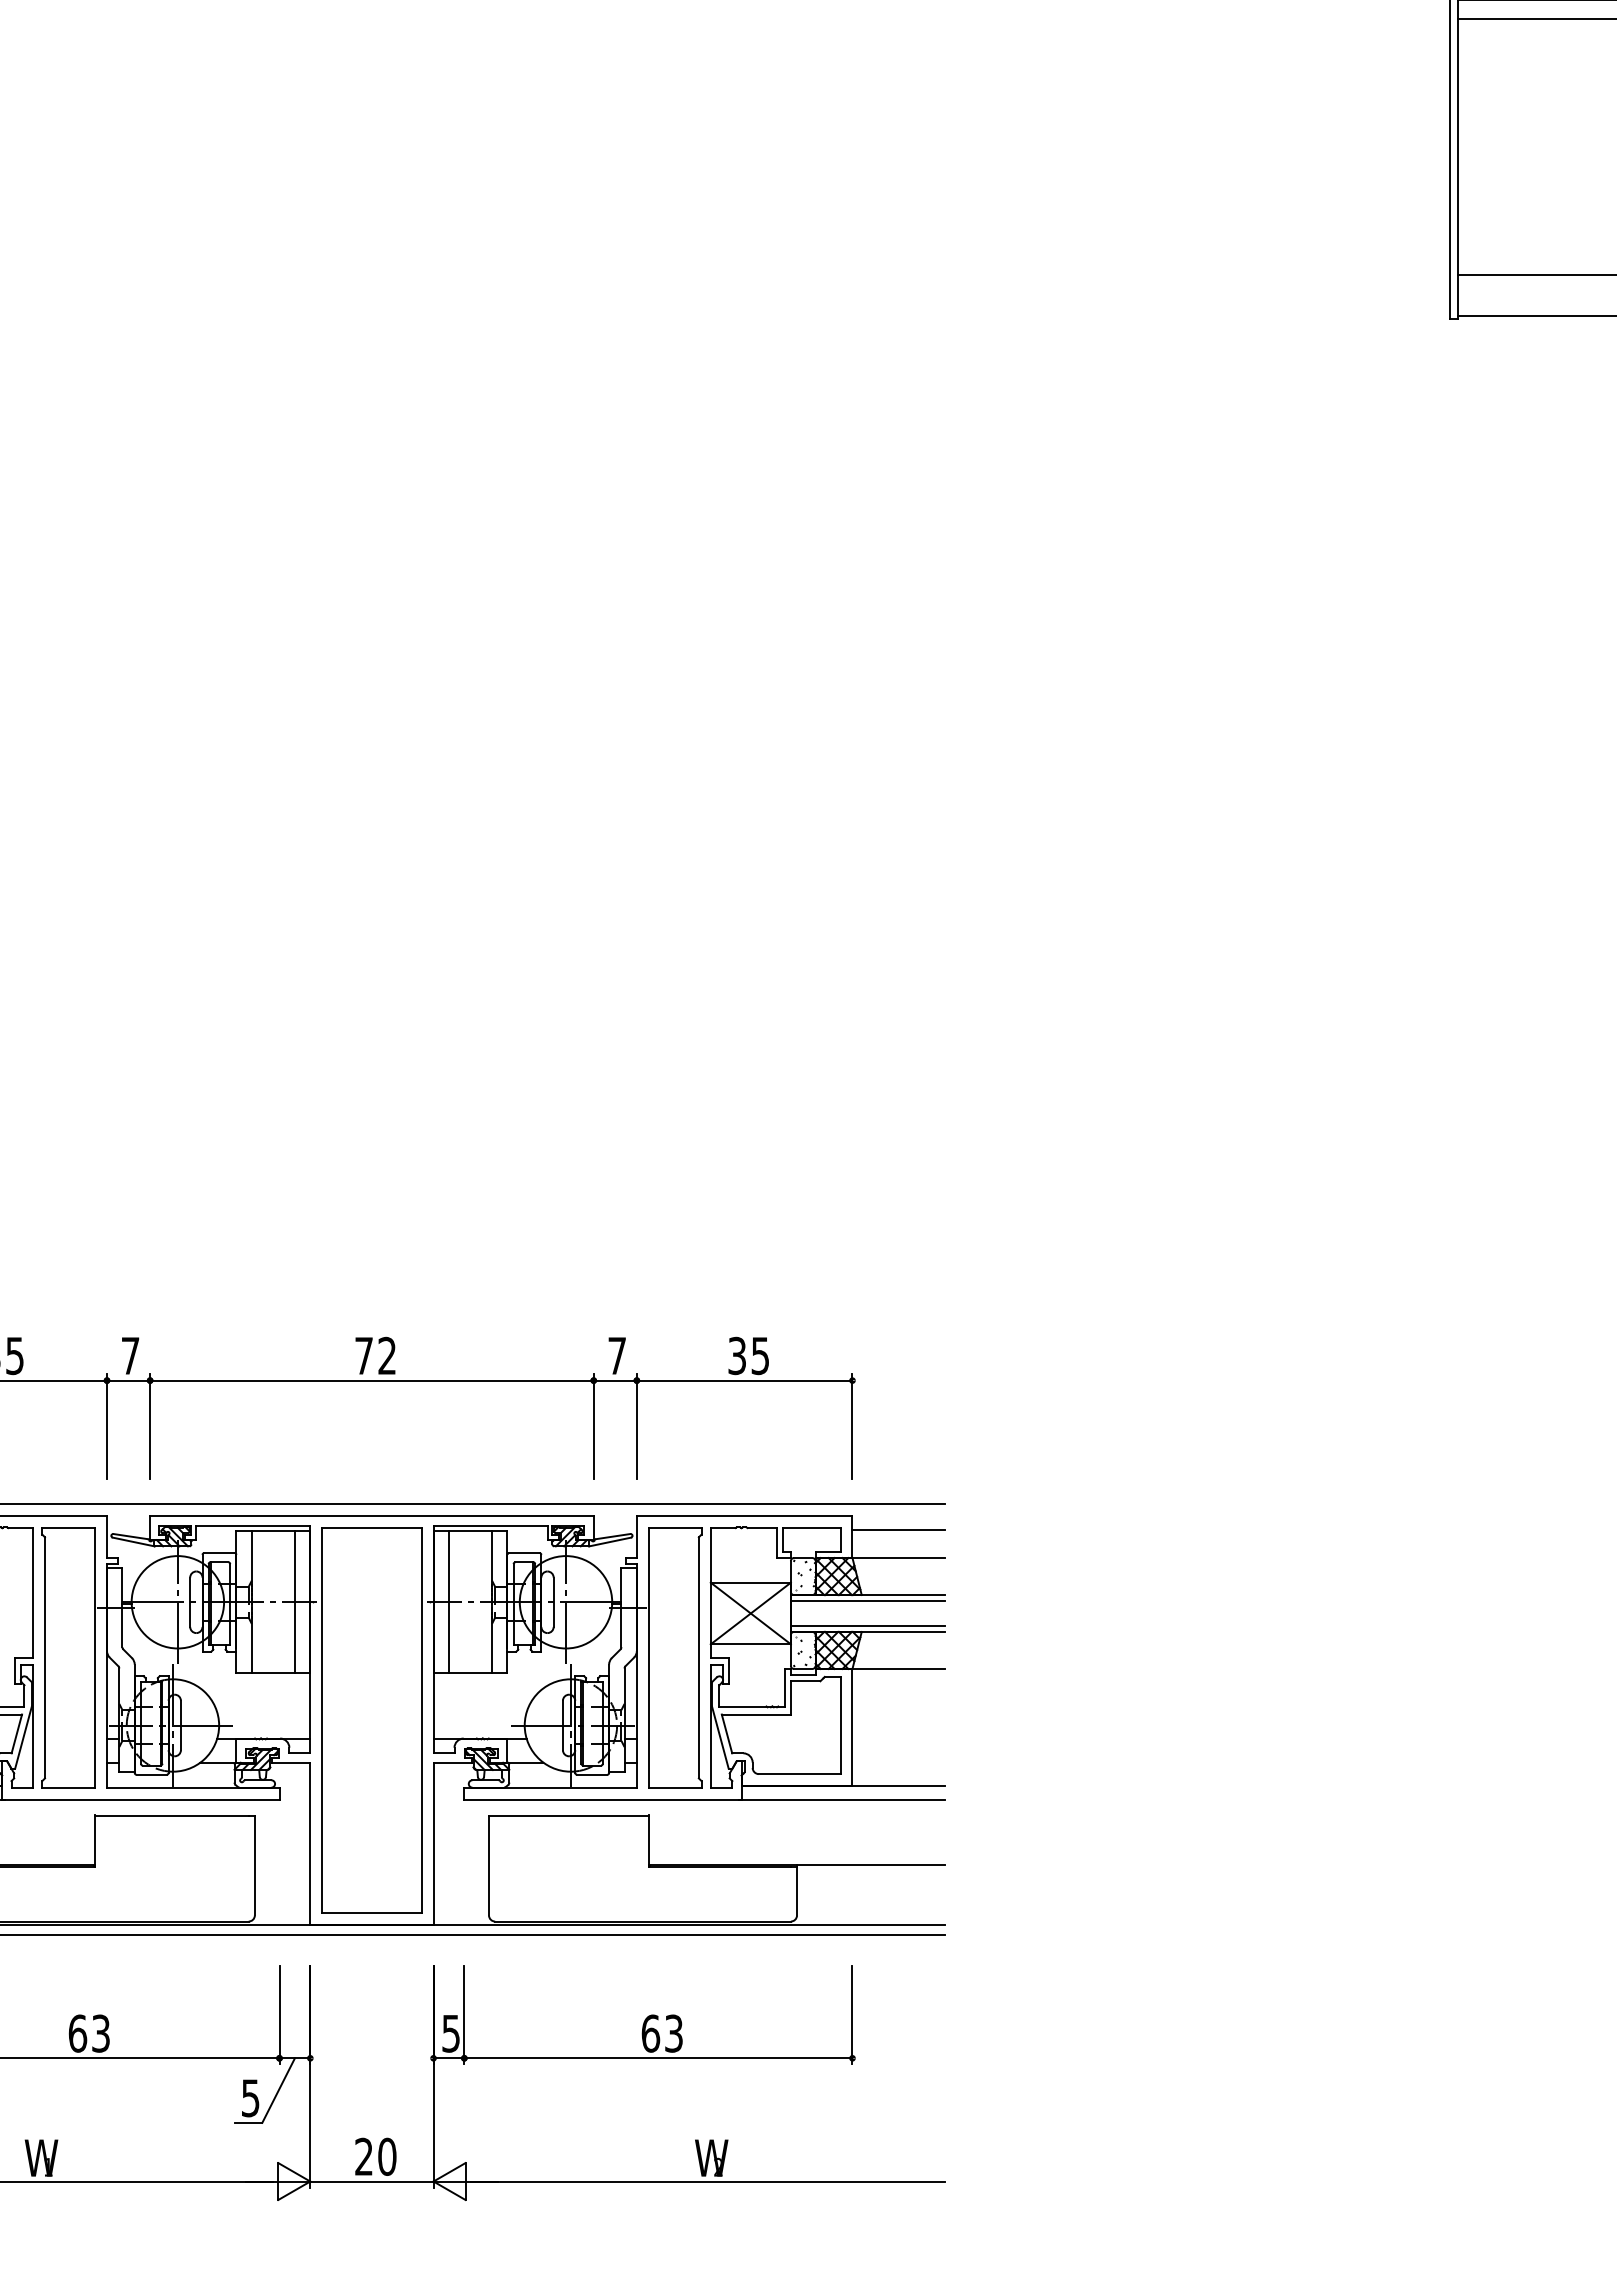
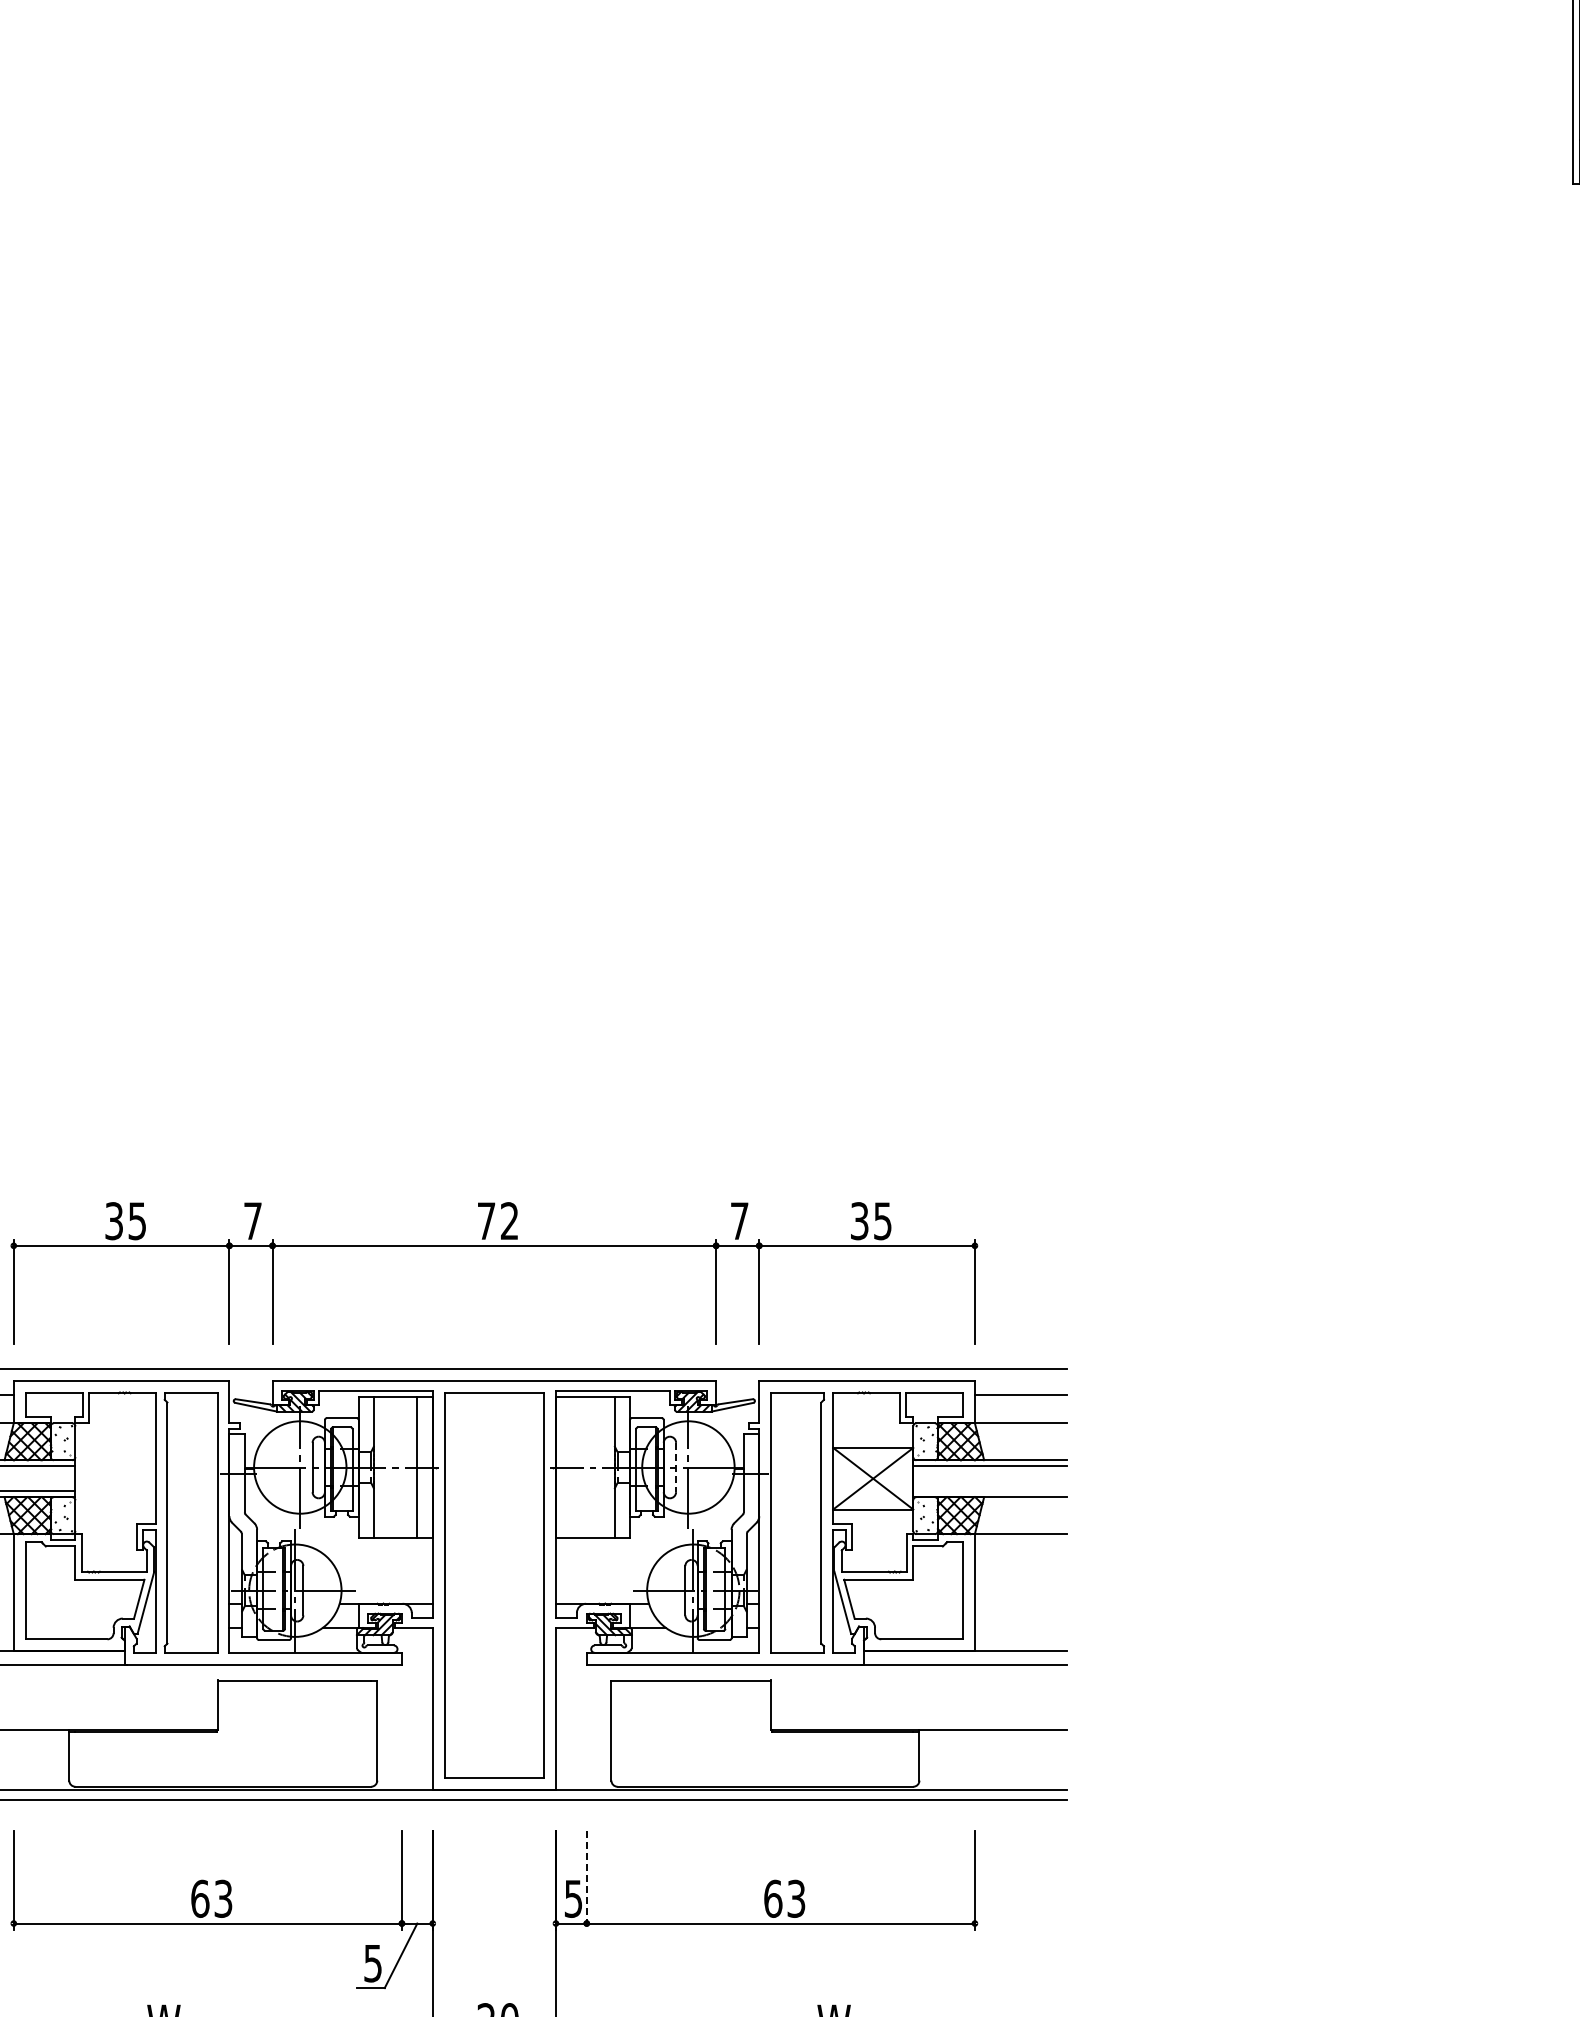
line: (448, 1602) -> (570, 1467), removed
line: (553, 1602) -> (675, 1467), solid -> dashed
line: (867, 1625) -> (989, 1490), removed
line: (464, 2015) -> (586, 1880), solid -> dashed

